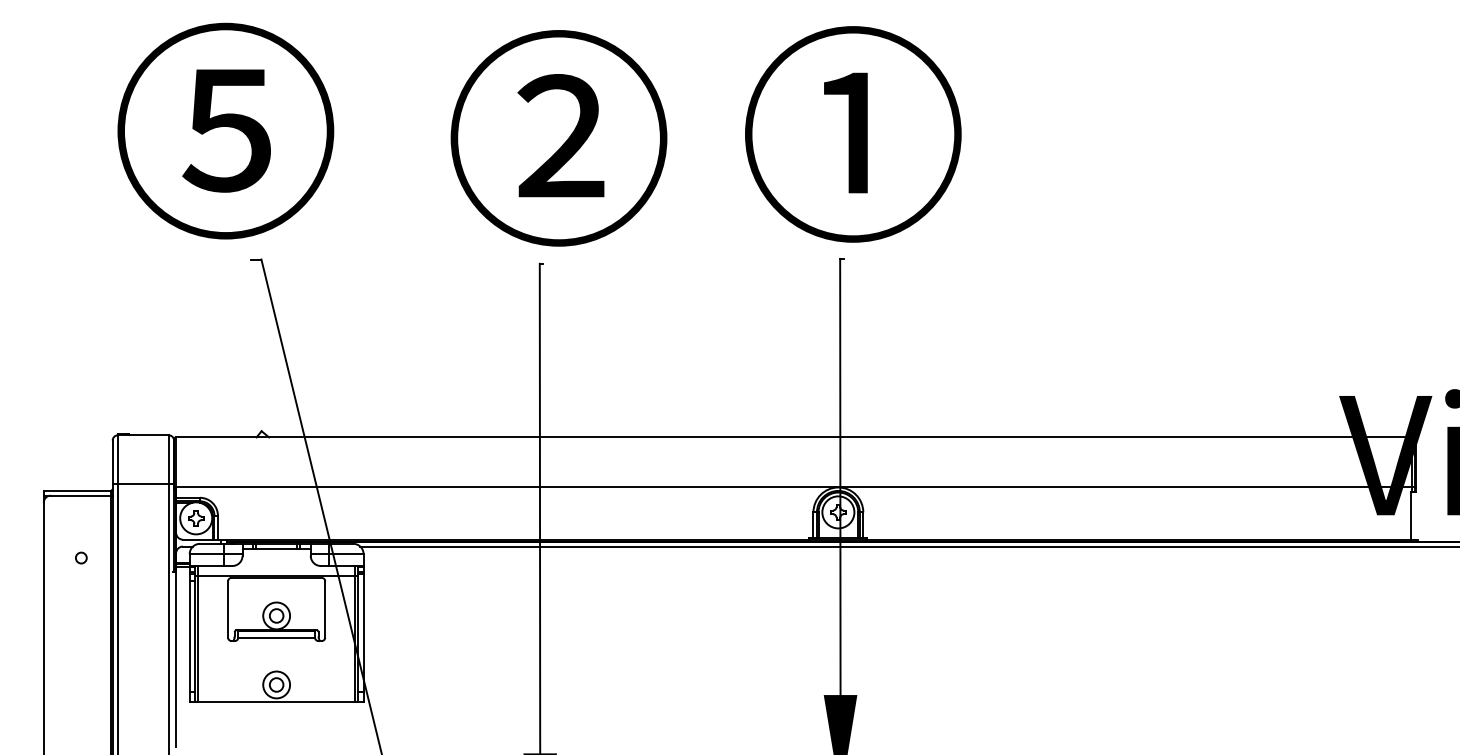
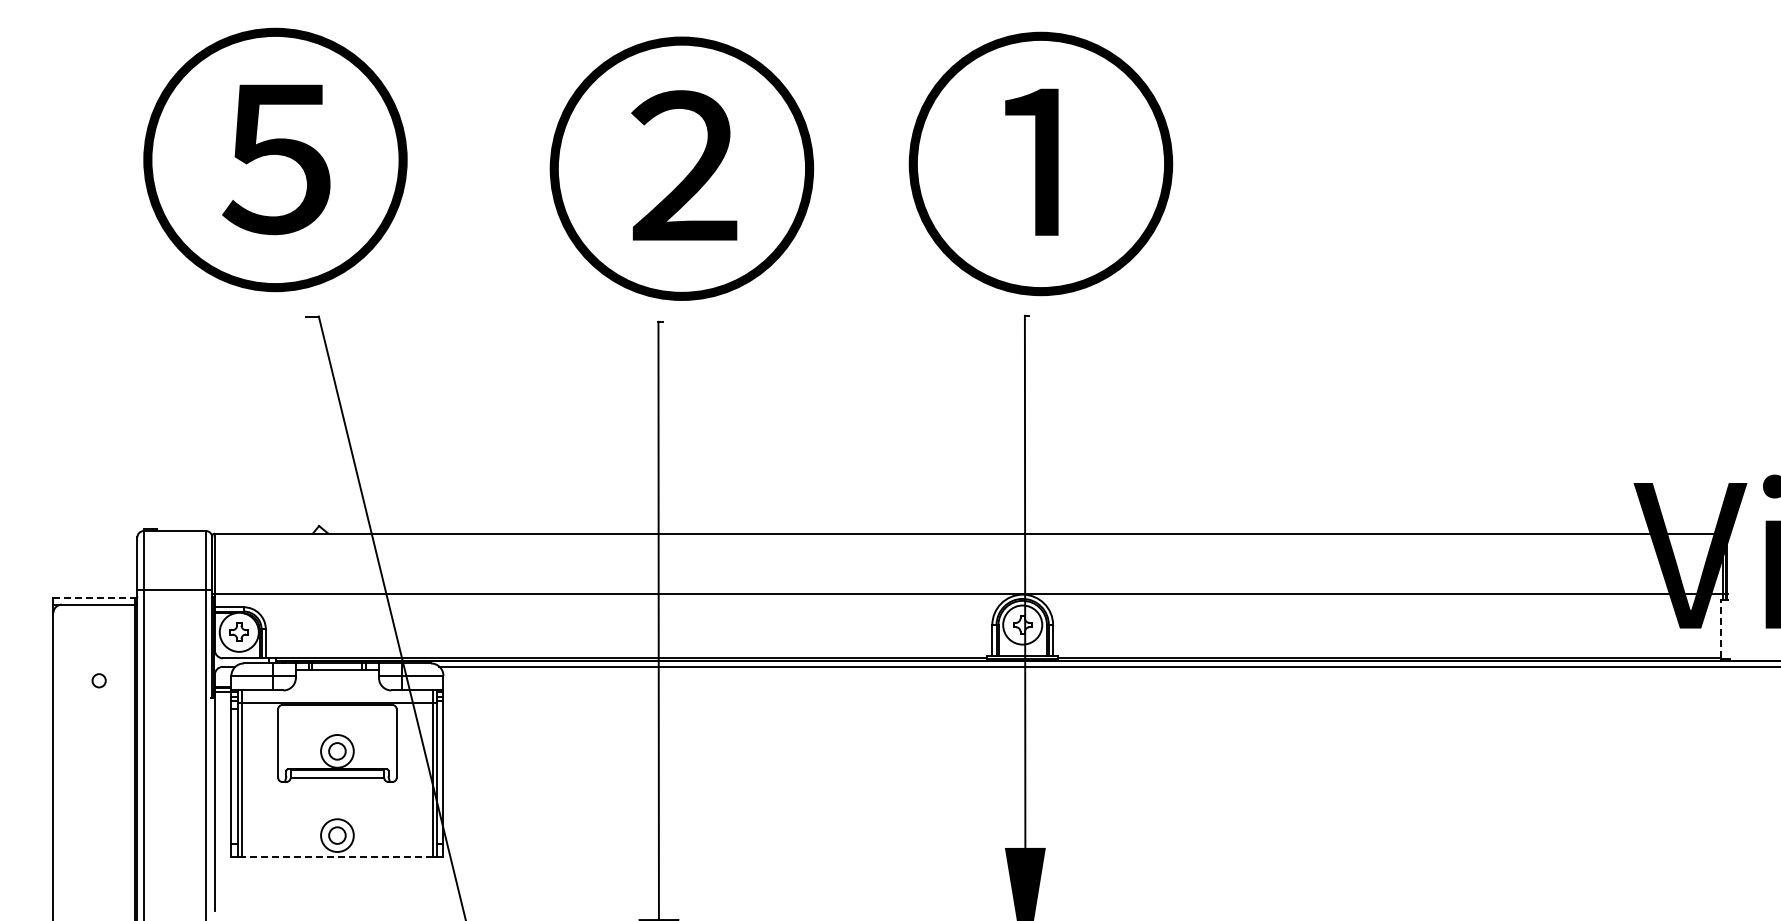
line: (77, 490) -> (94, 598), solid -> dashed
line: (1410, 515) -> (1720, 628), solid -> dashed
line: (276, 702) -> (337, 856), solid -> dashed

